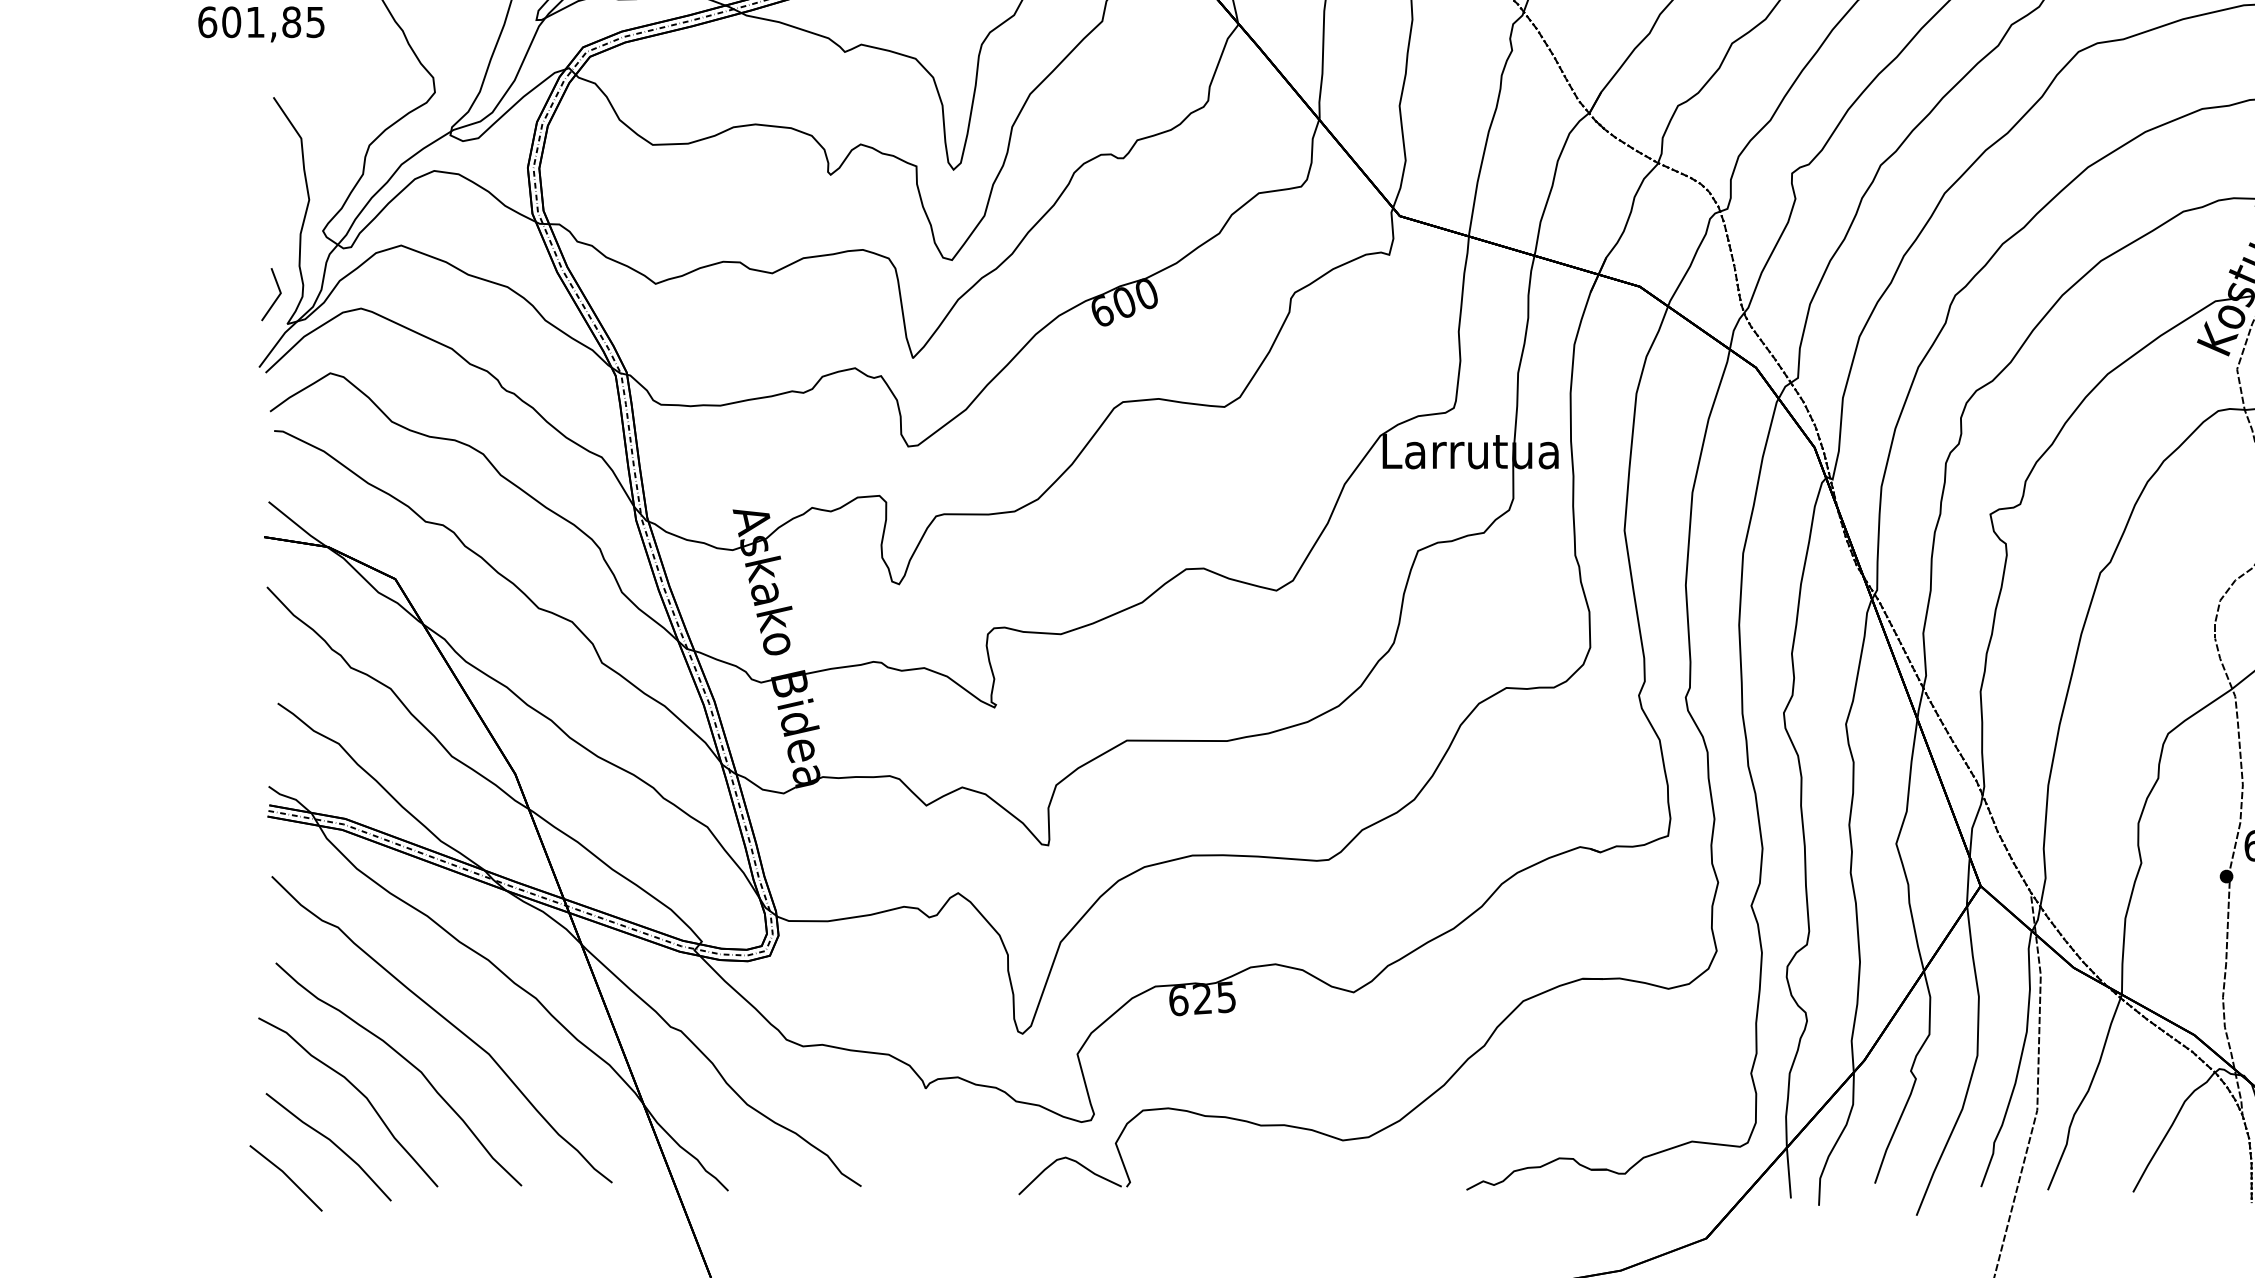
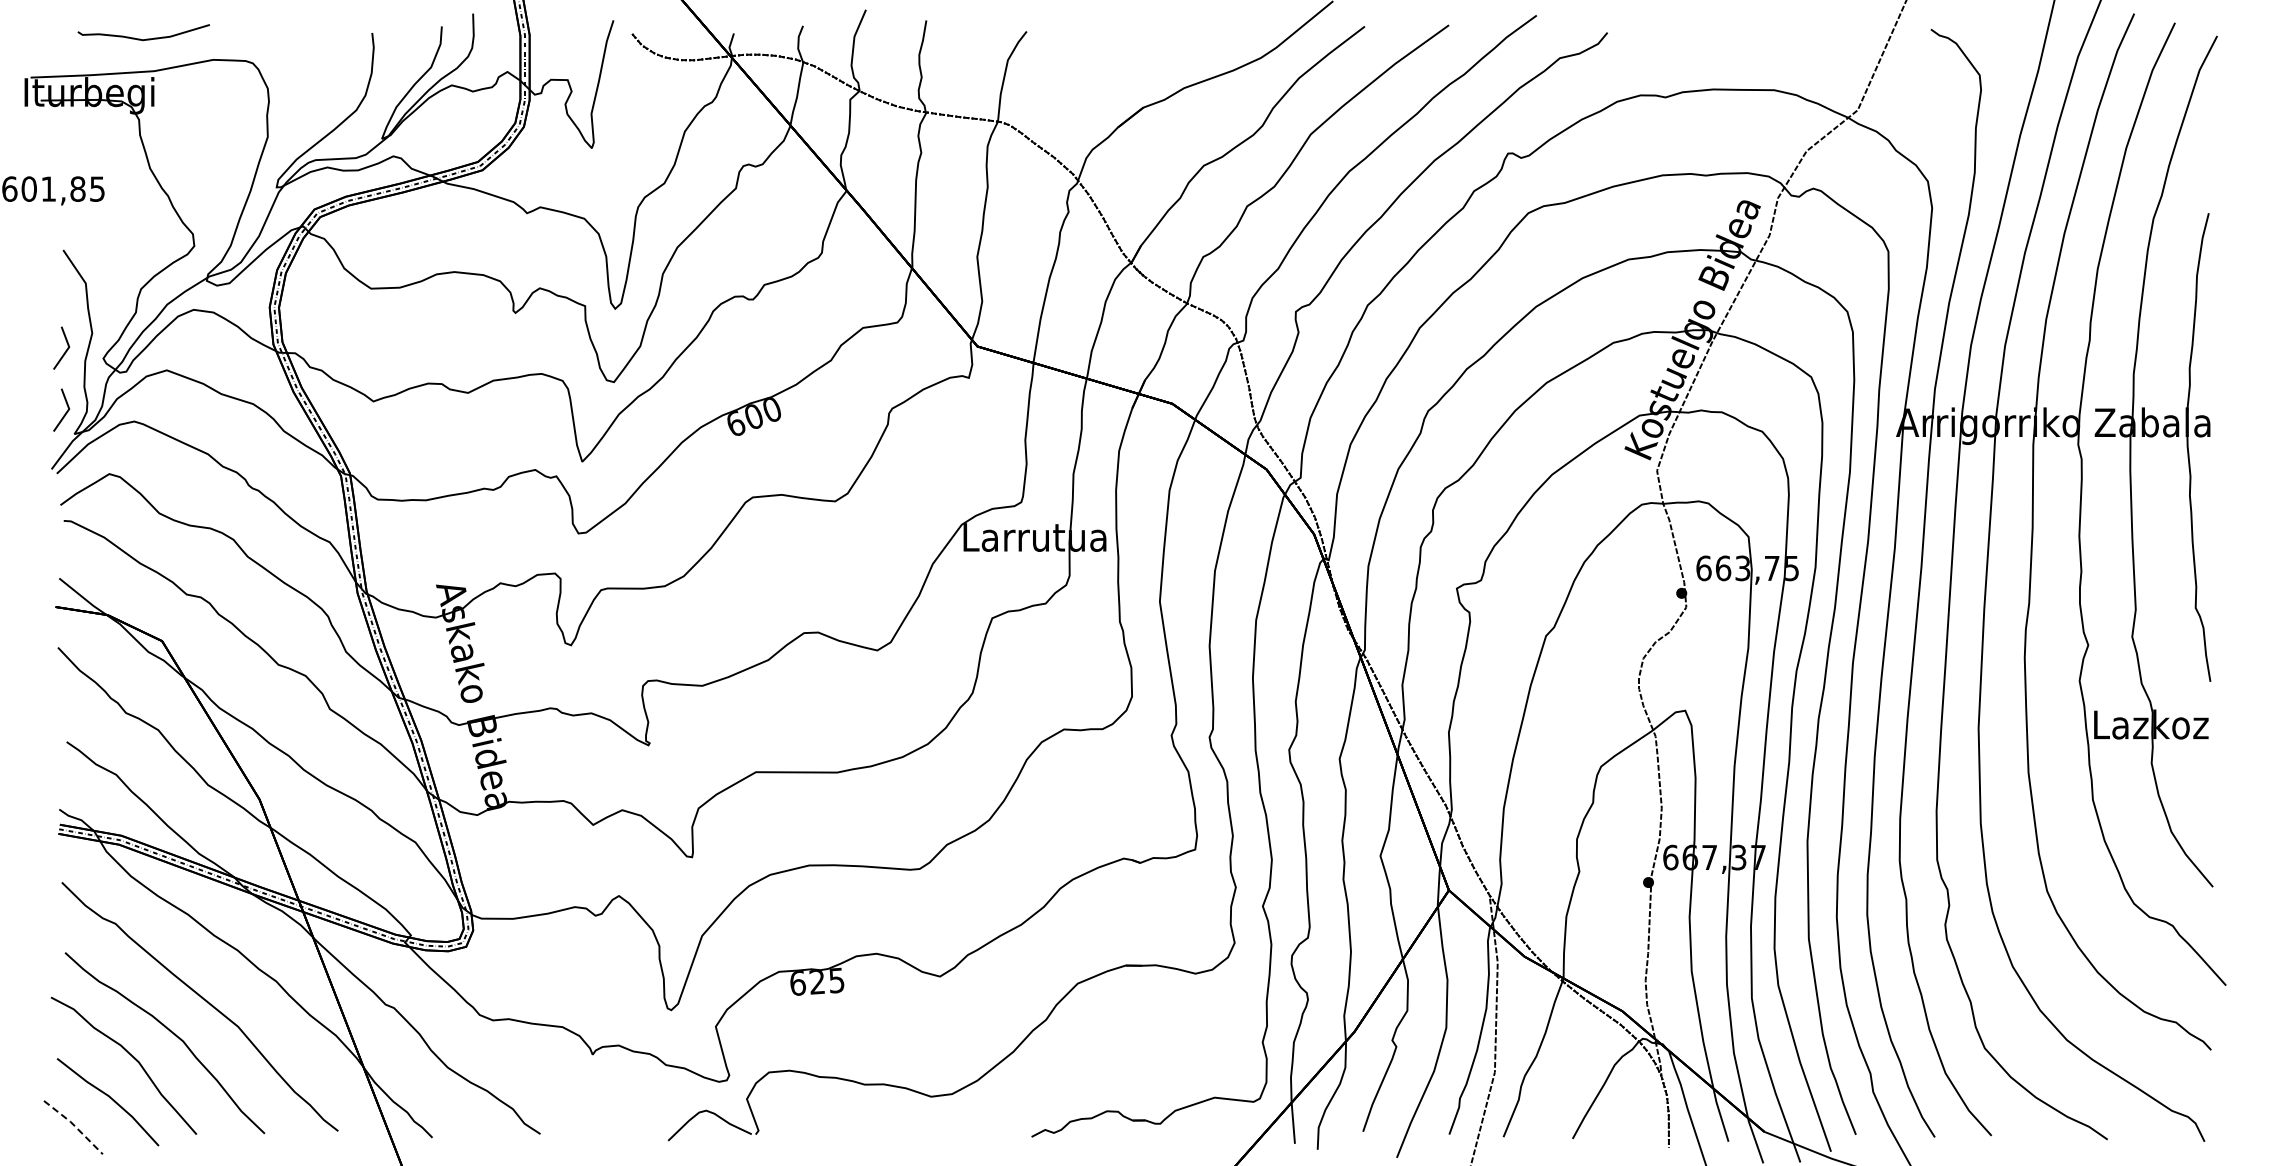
line: (276, 221) -> (65, 350), added
line: (287, 1177) -> (74, 1126), solid -> dashed

